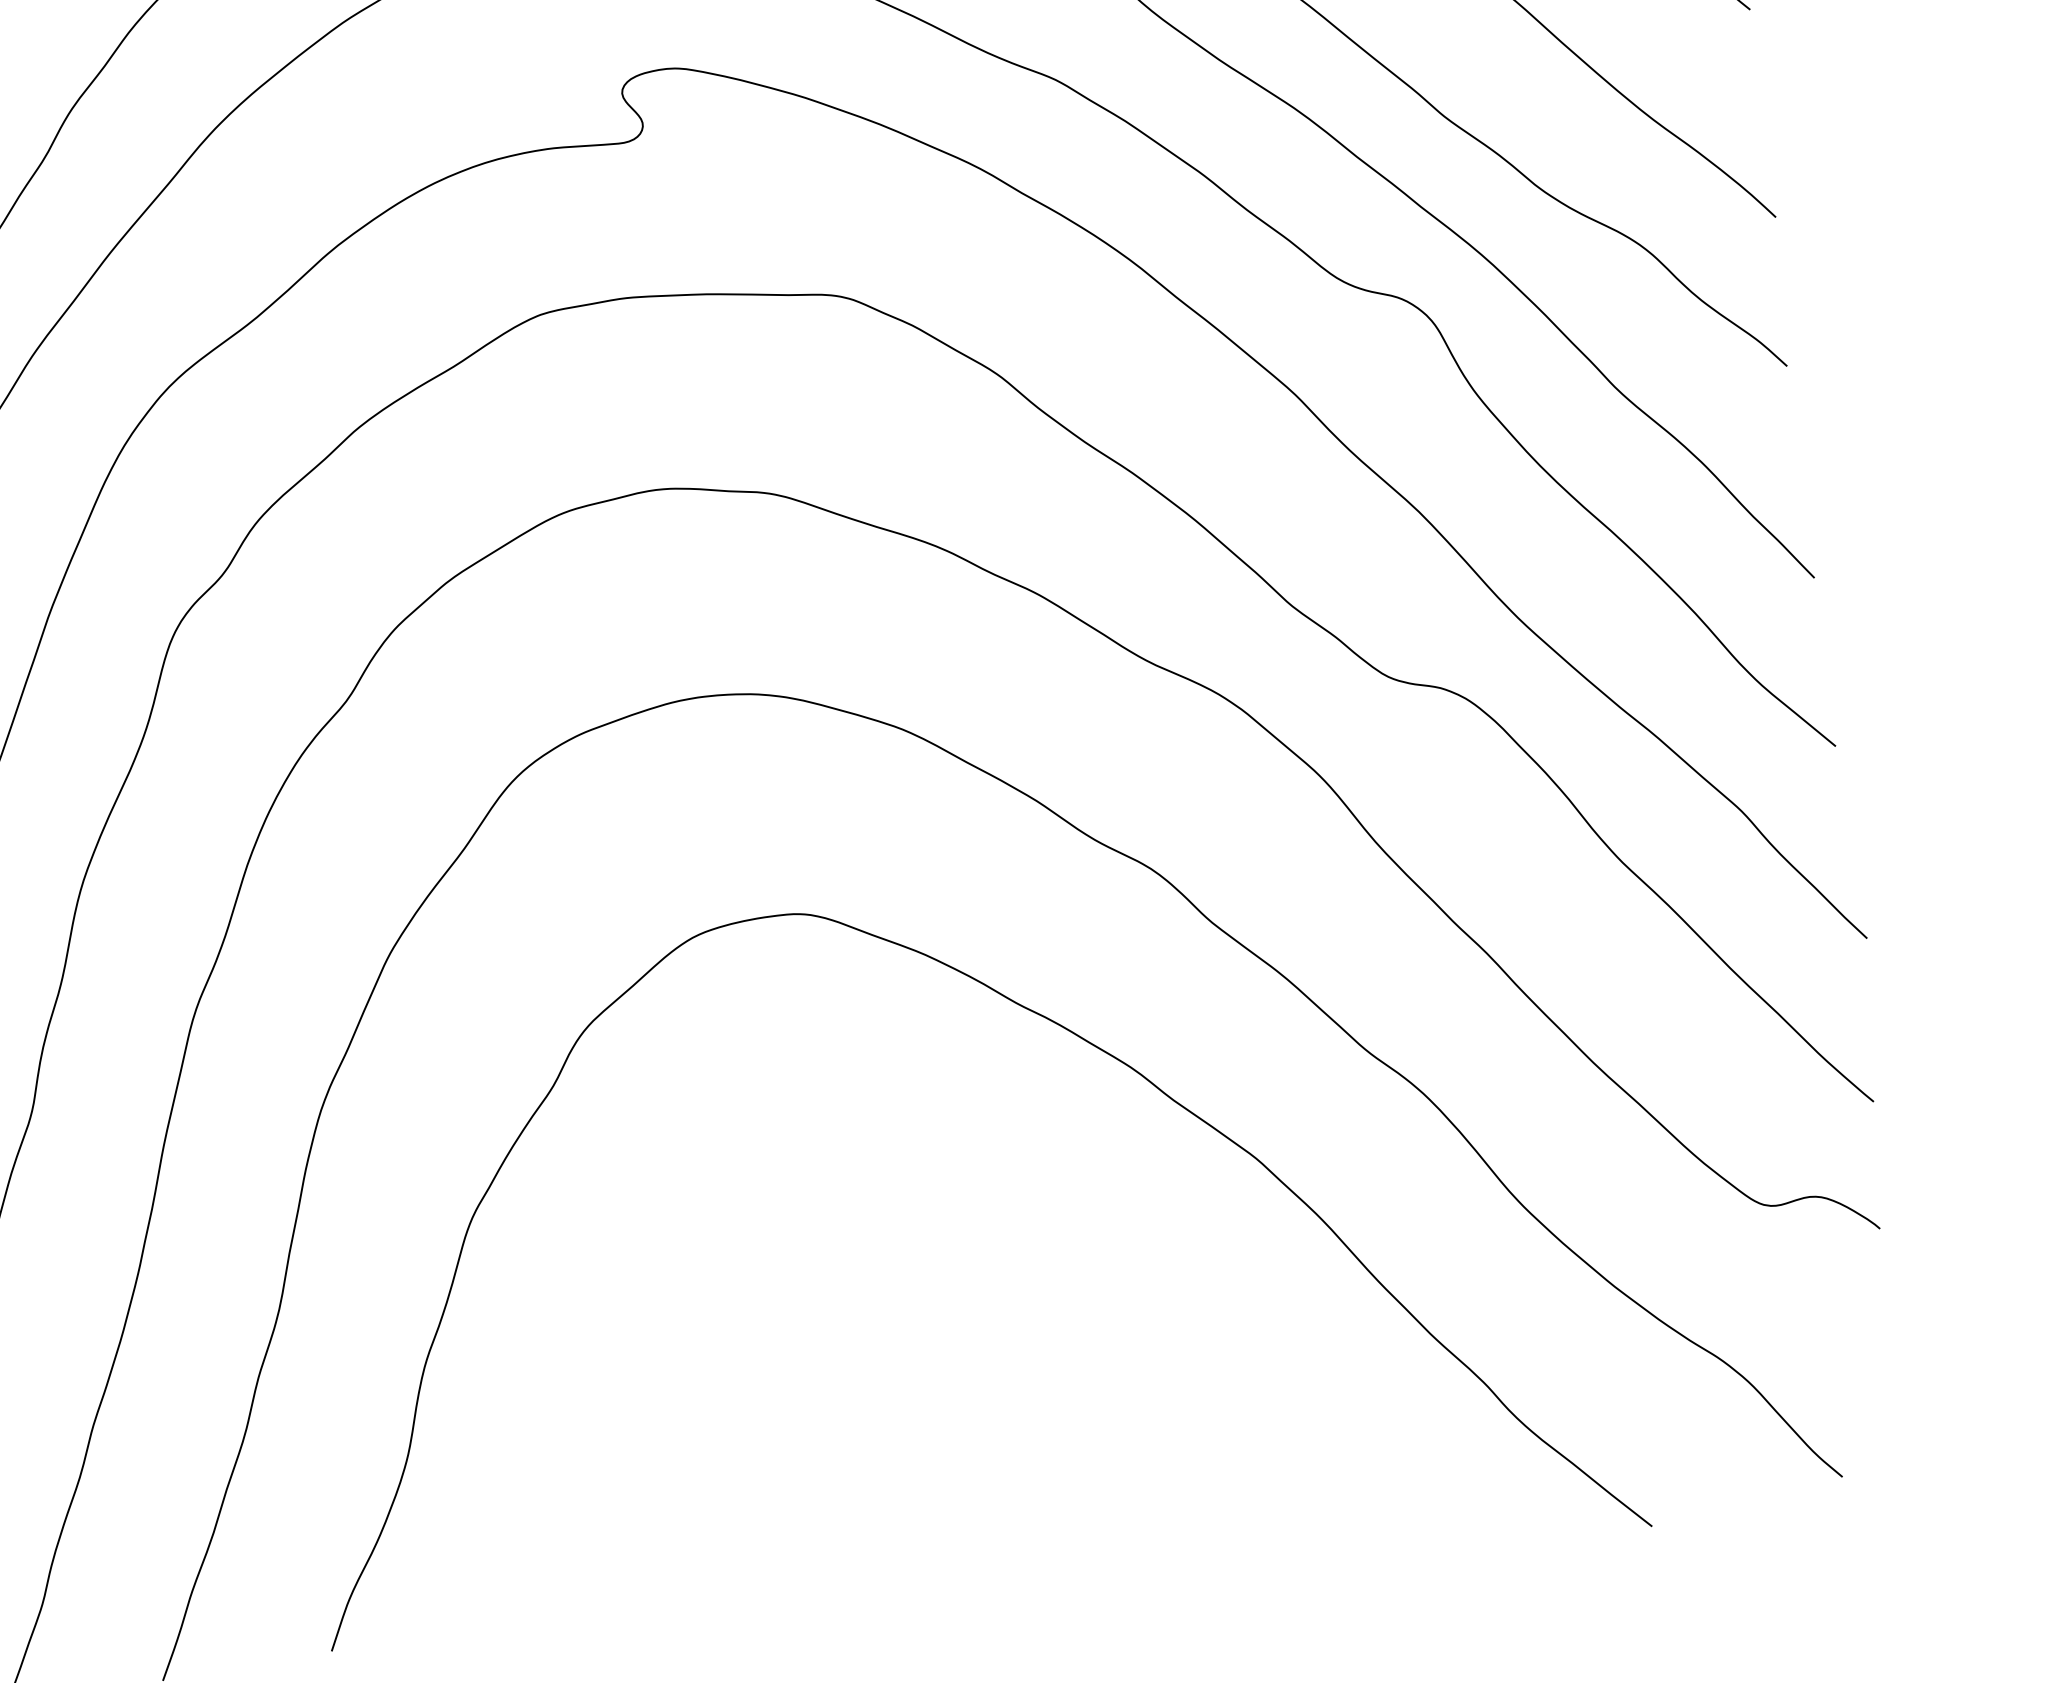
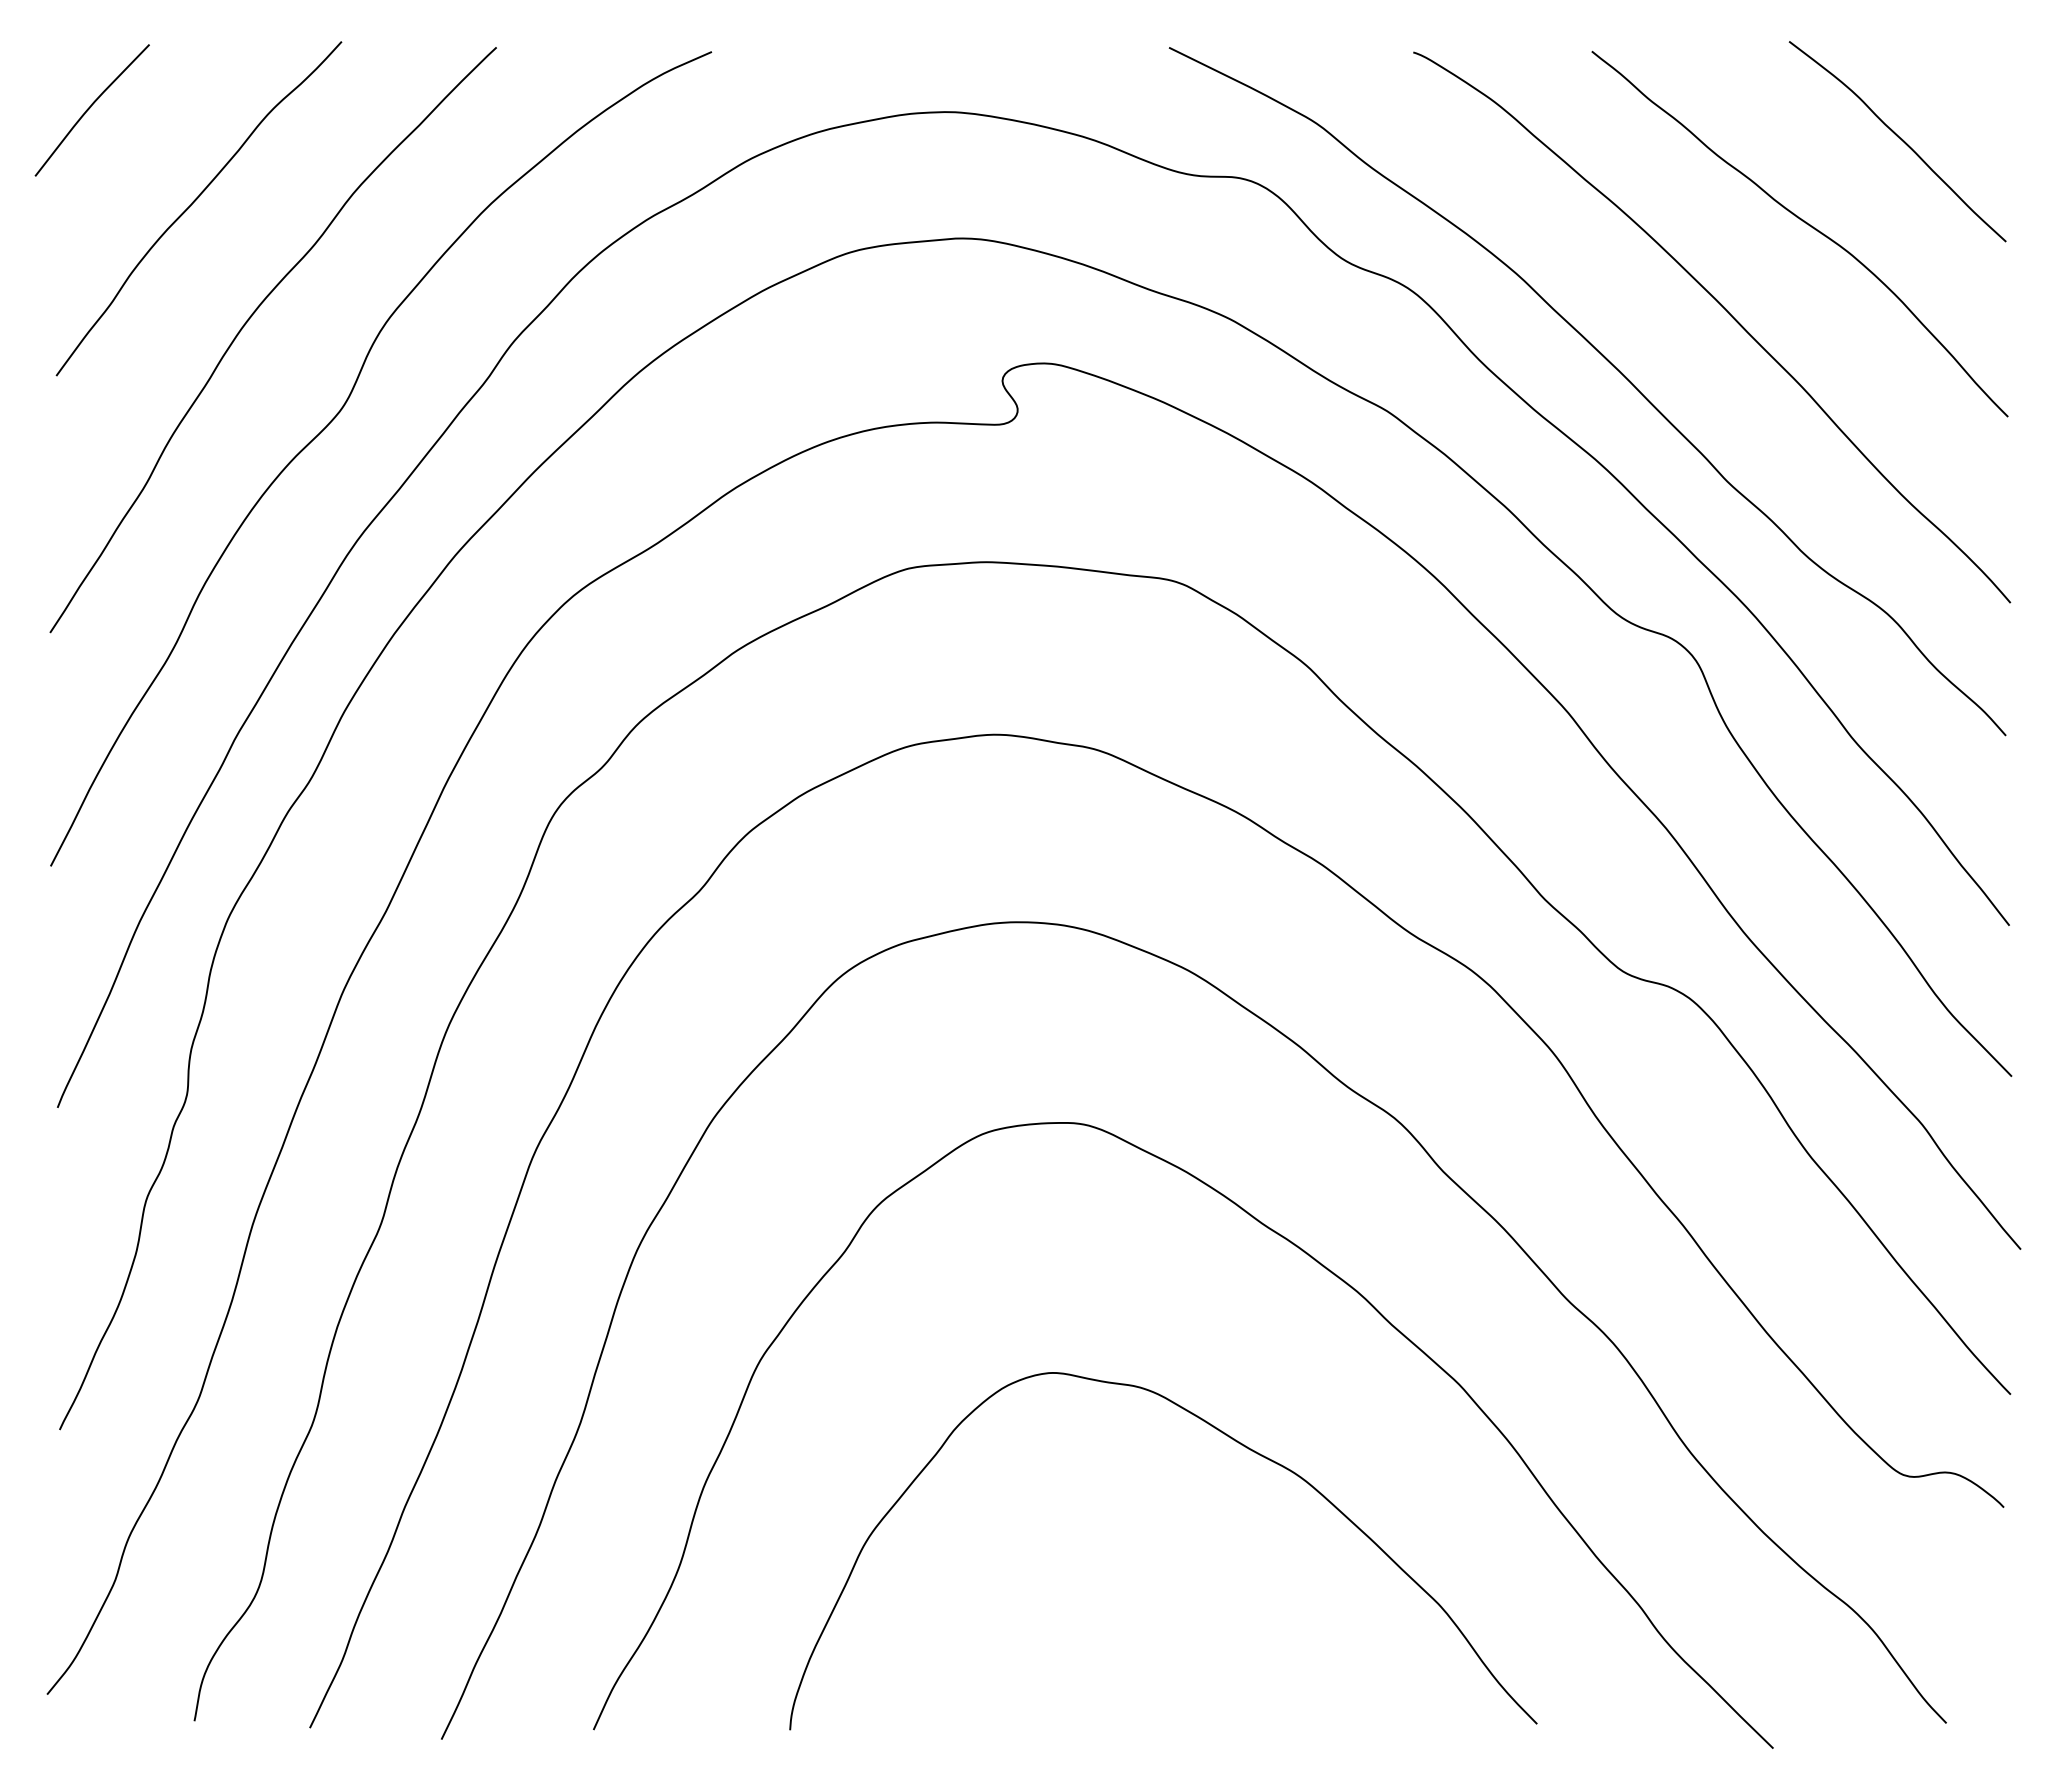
curve: (1014, 1250) -> (1236, 1442), added

